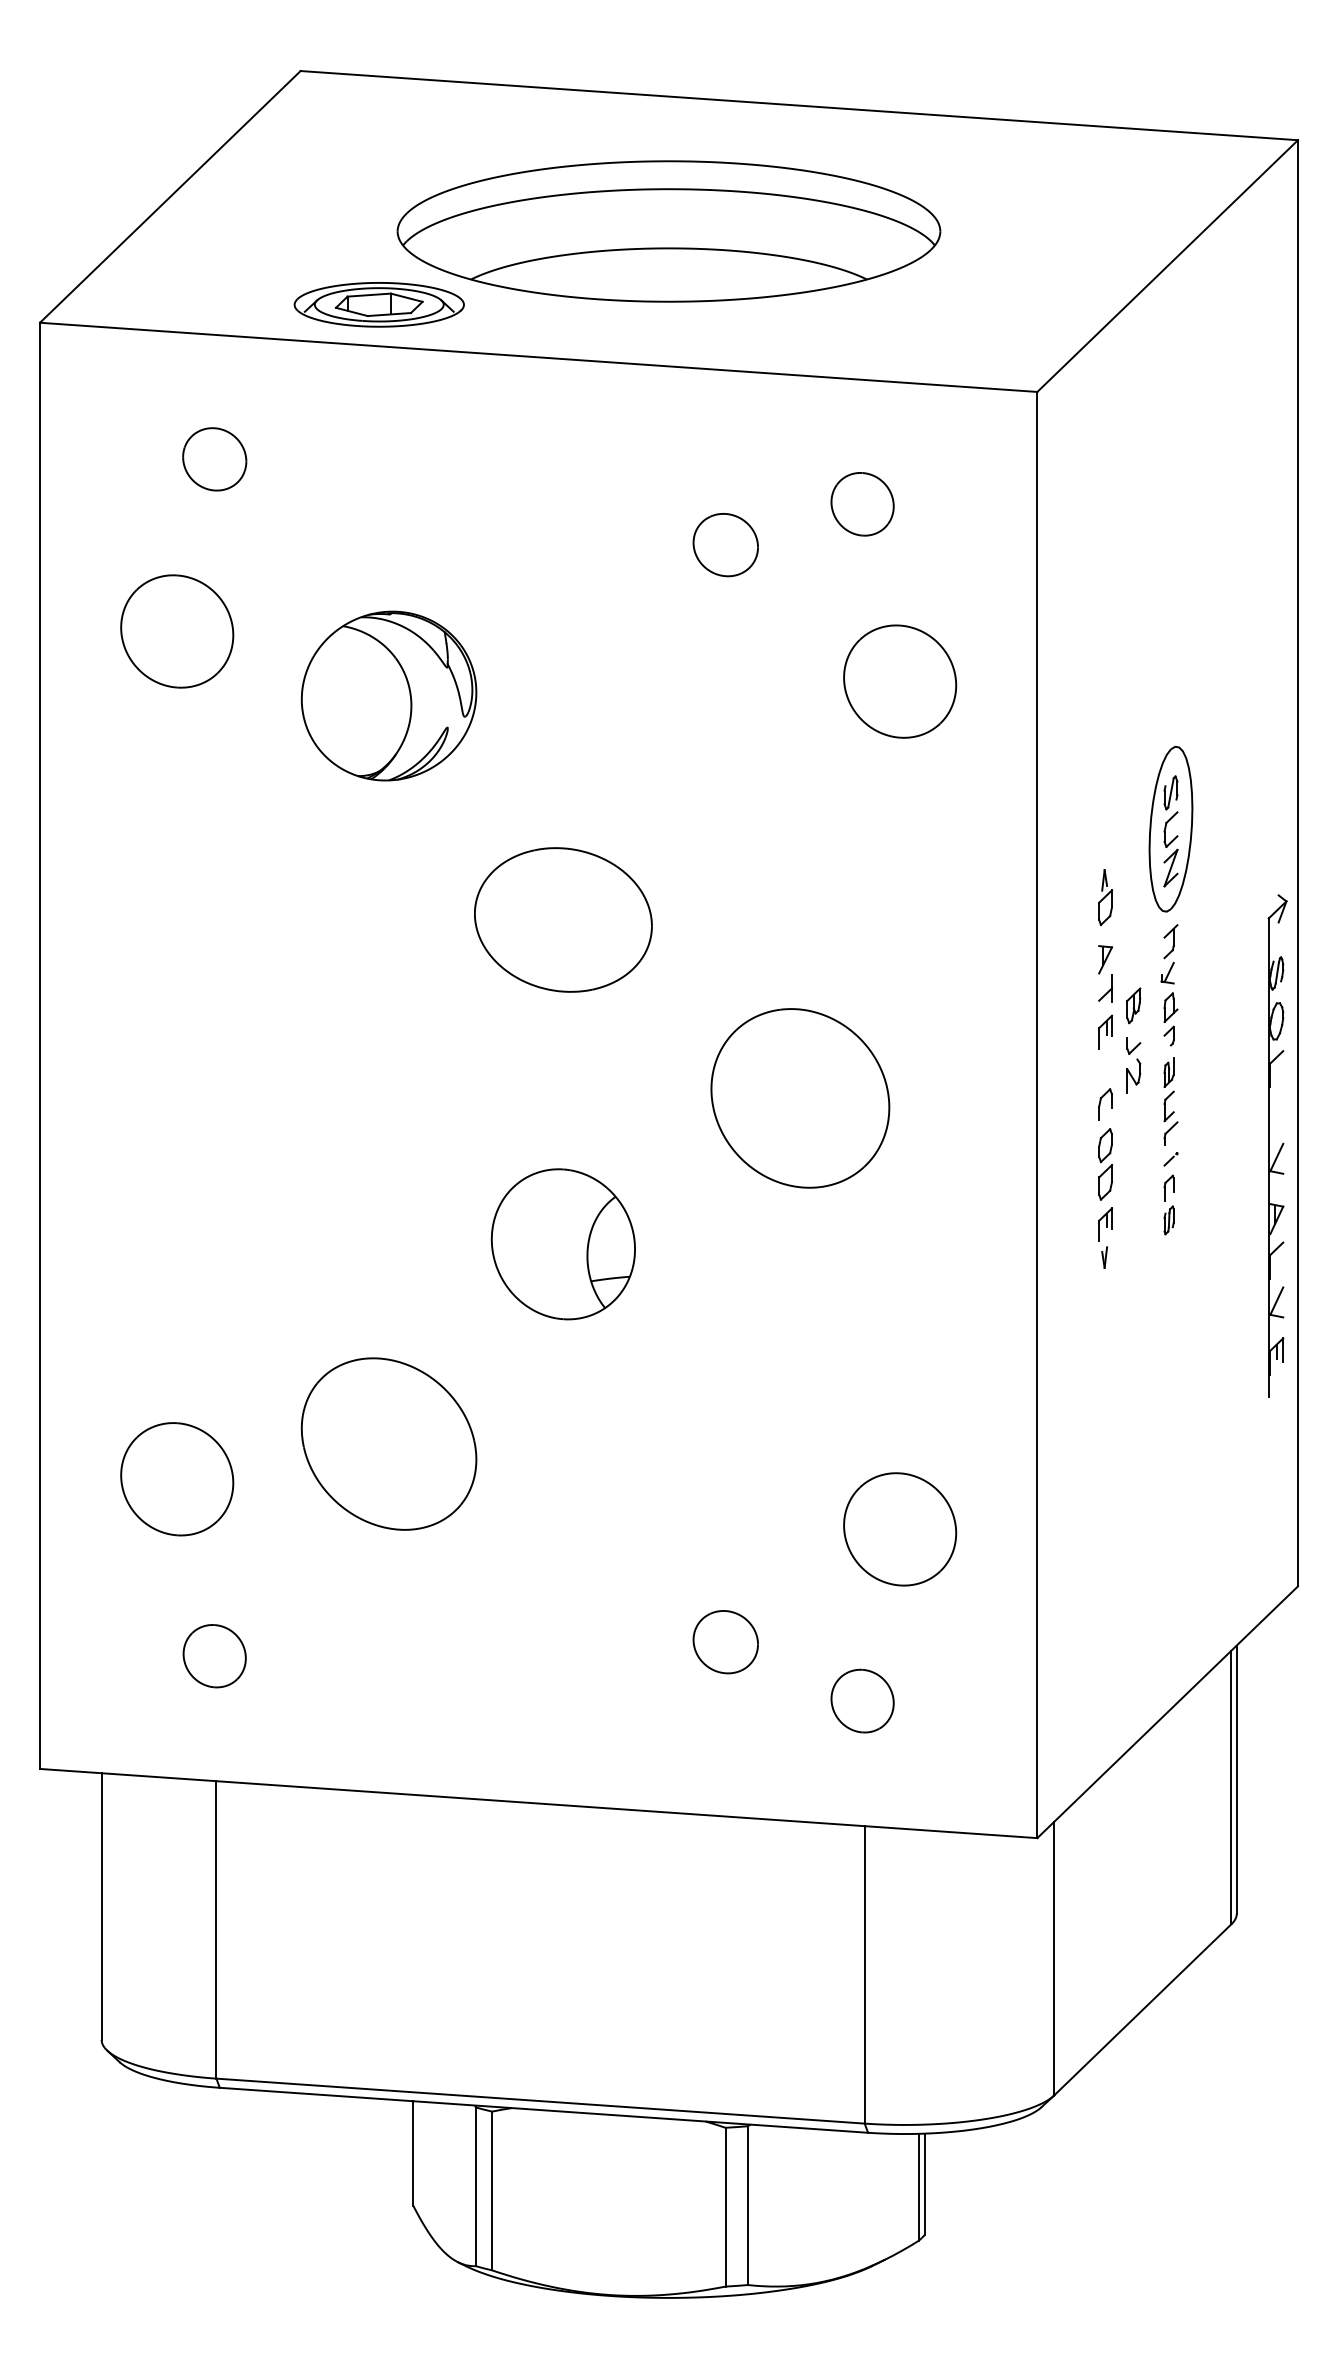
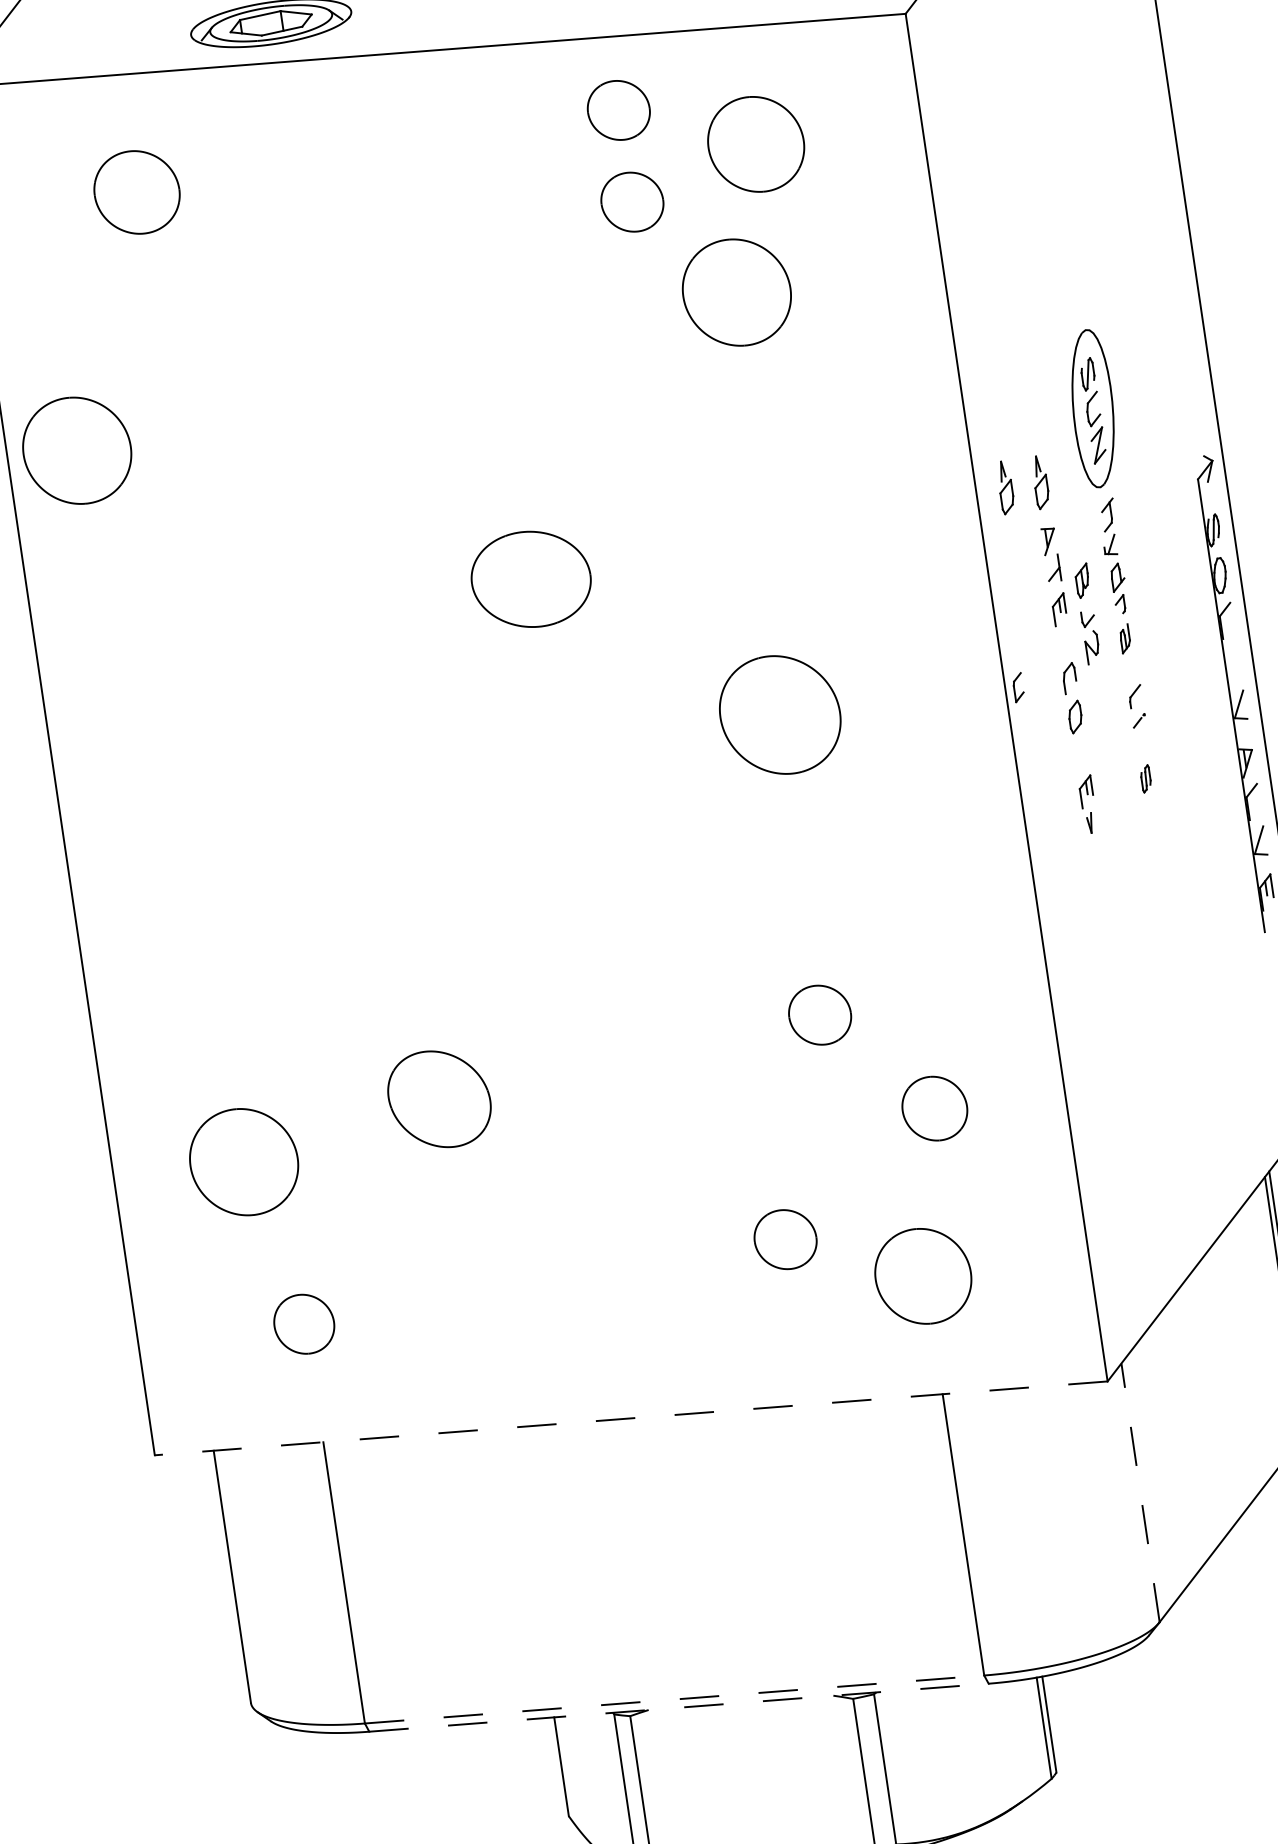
part: (725, 448) -> (618, 110), added
part: (214, 459) -> (136, 192), size x1.4
part: (862, 504) -> (756, 144), size x1.6
part: (177, 631) -> (77, 450), moved
part: (900, 681) -> (737, 292), moved
part: (388, 695) -> (334, 391), removed
part: (1068, 897) -> (1005, 487), added
part: (563, 919) -> (531, 578), size x0.7
part: (800, 1098) -> (780, 715), size x0.7
part: (1168, 1106) -> (1017, 687), moved
part: (1105, 1182) -> (1080, 751), removed
part: (1168, 1187) -> (1140, 747), removed
part: (562, 1244) -> (575, 886), removed
part: (795, 1415) -> (819, 1015), added
part: (388, 1443) -> (438, 1098), size x0.6
part: (900, 1529) -> (935, 1108), size x0.6
part: (862, 1700) -> (923, 1275), size x1.6
line: (538, 1803) -> (631, 1418), solid -> dashed
line: (1054, 1958) -> (1140, 1492), solid -> dashed
line: (540, 2101) -> (674, 1699), solid -> dashed
line: (543, 2110) -> (678, 1707), solid -> dashed

